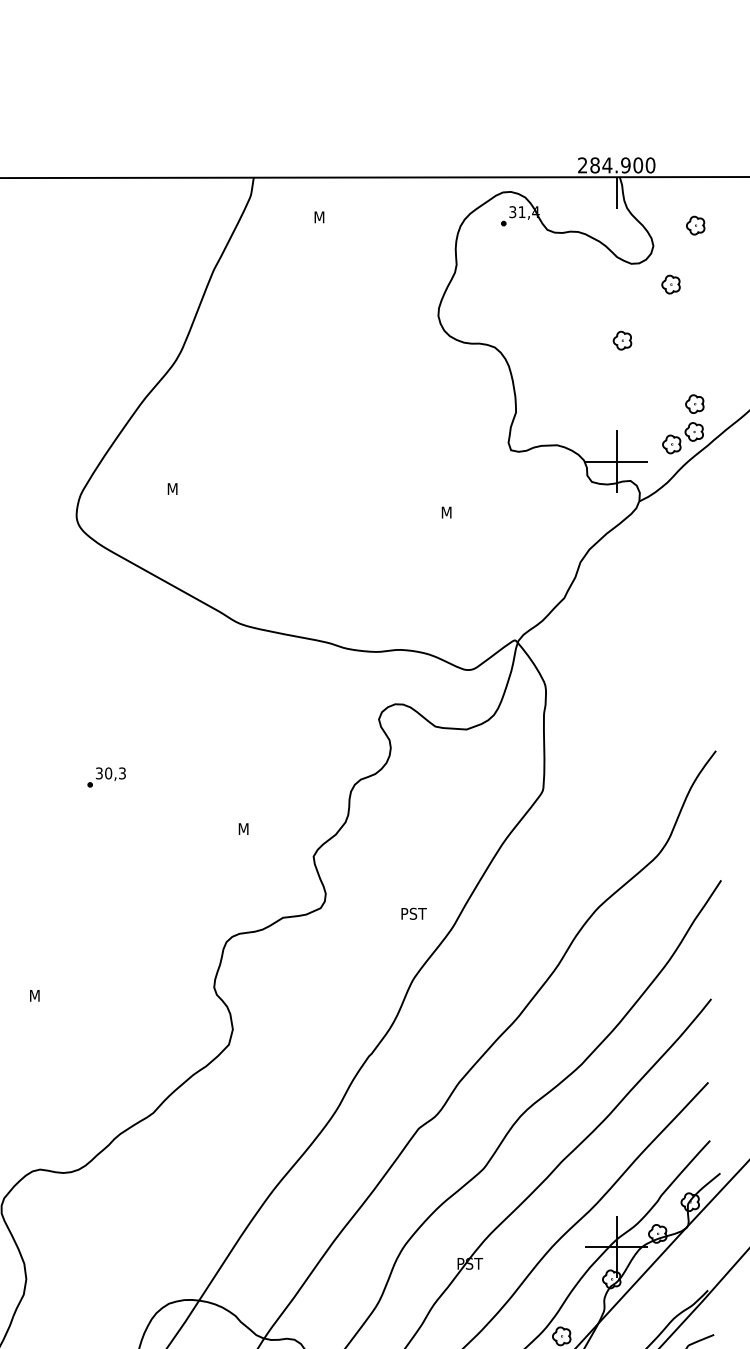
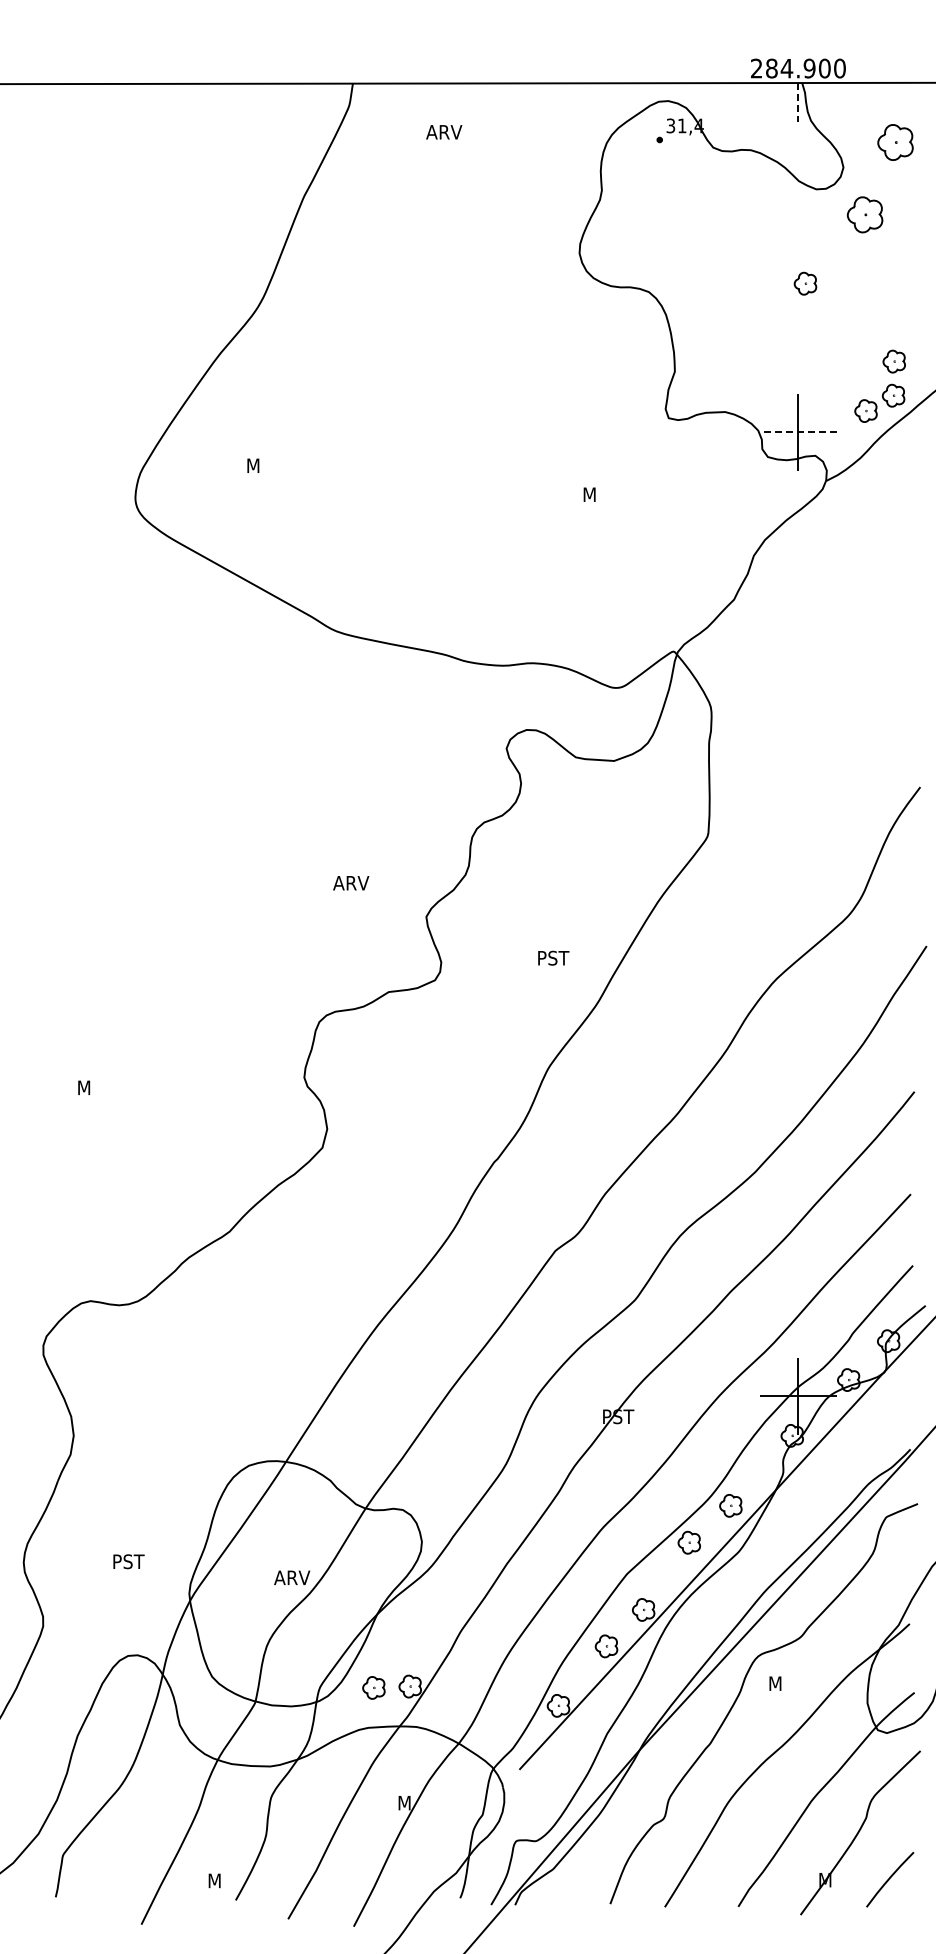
line: (616, 193) -> (798, 102), solid -> dashed
text: (328, 217) -> (444, 132), M -> ARV
part: (695, 225) -> (894, 142), size x1.6
part: (670, 284) -> (864, 214), size x1.6
line: (616, 461) -> (798, 432), solid -> dashed
part: (106, 777) -> (172, 819), removed
text: (252, 829) -> (351, 883), M -> ARV
text: (413, 913) -> (553, 957), moved

